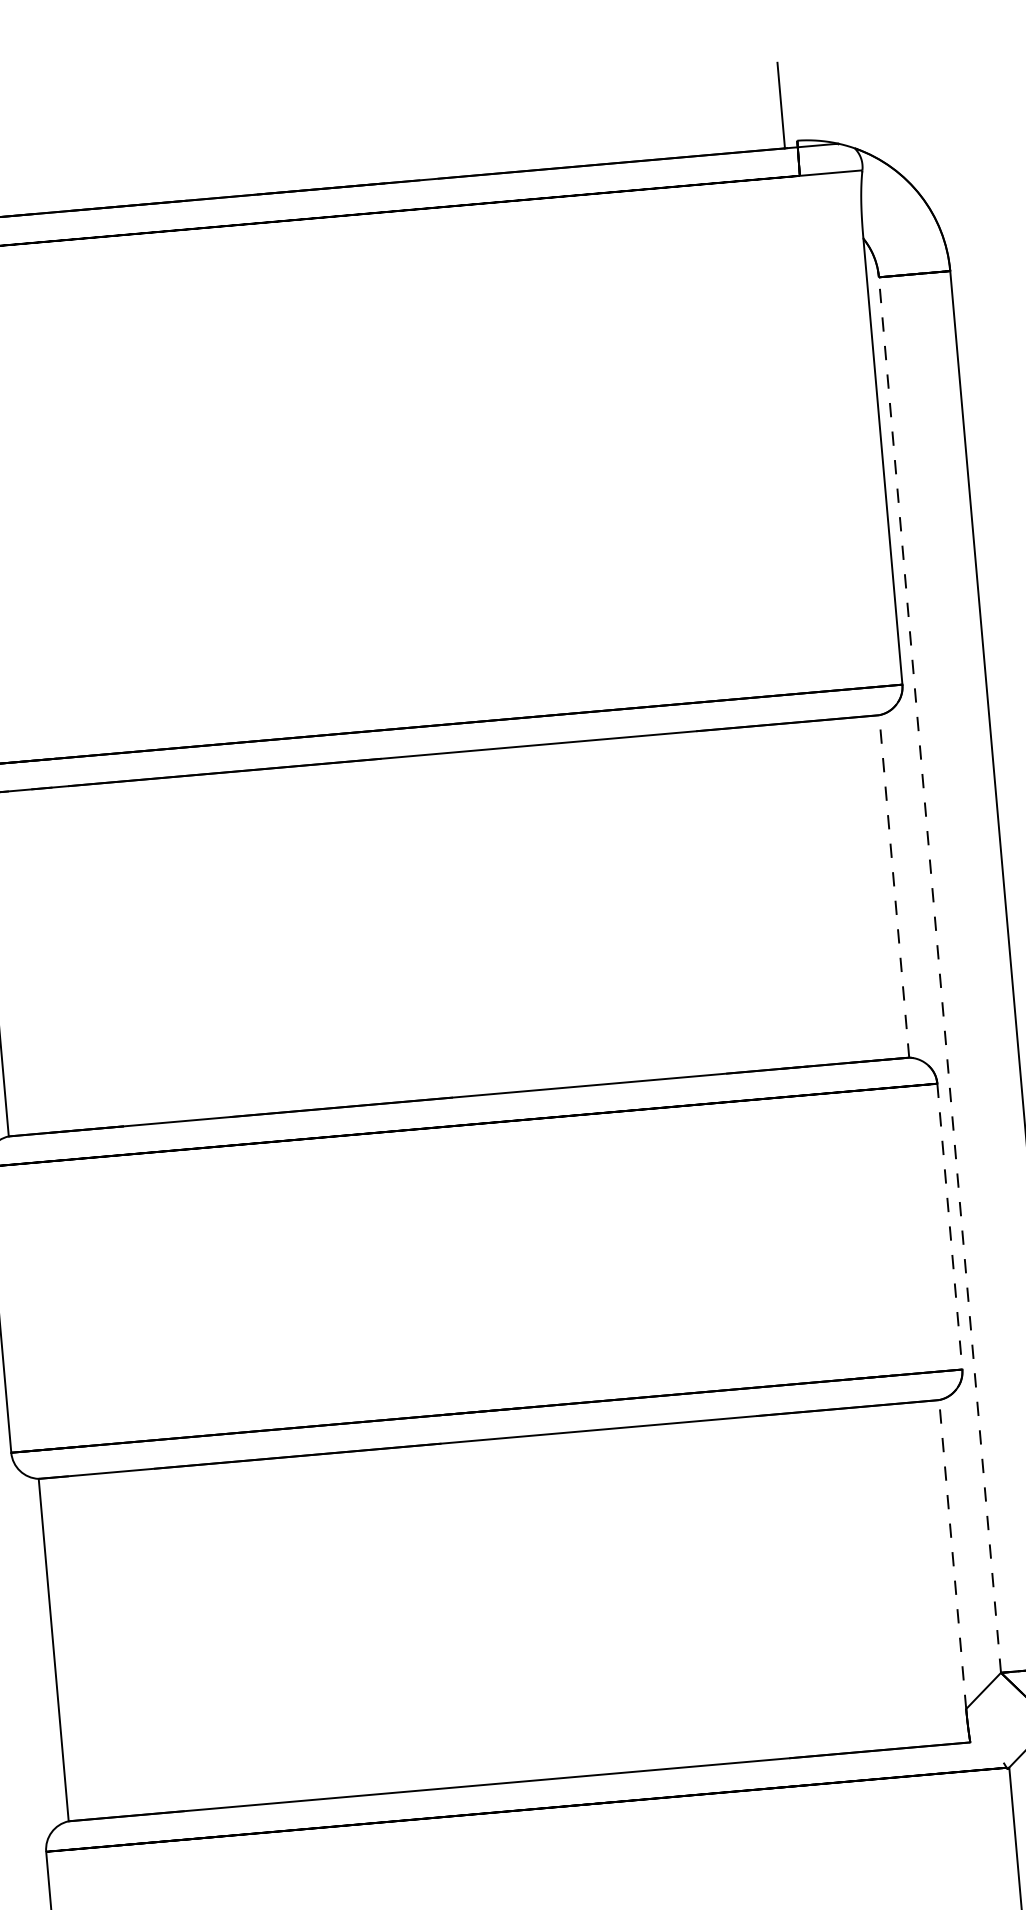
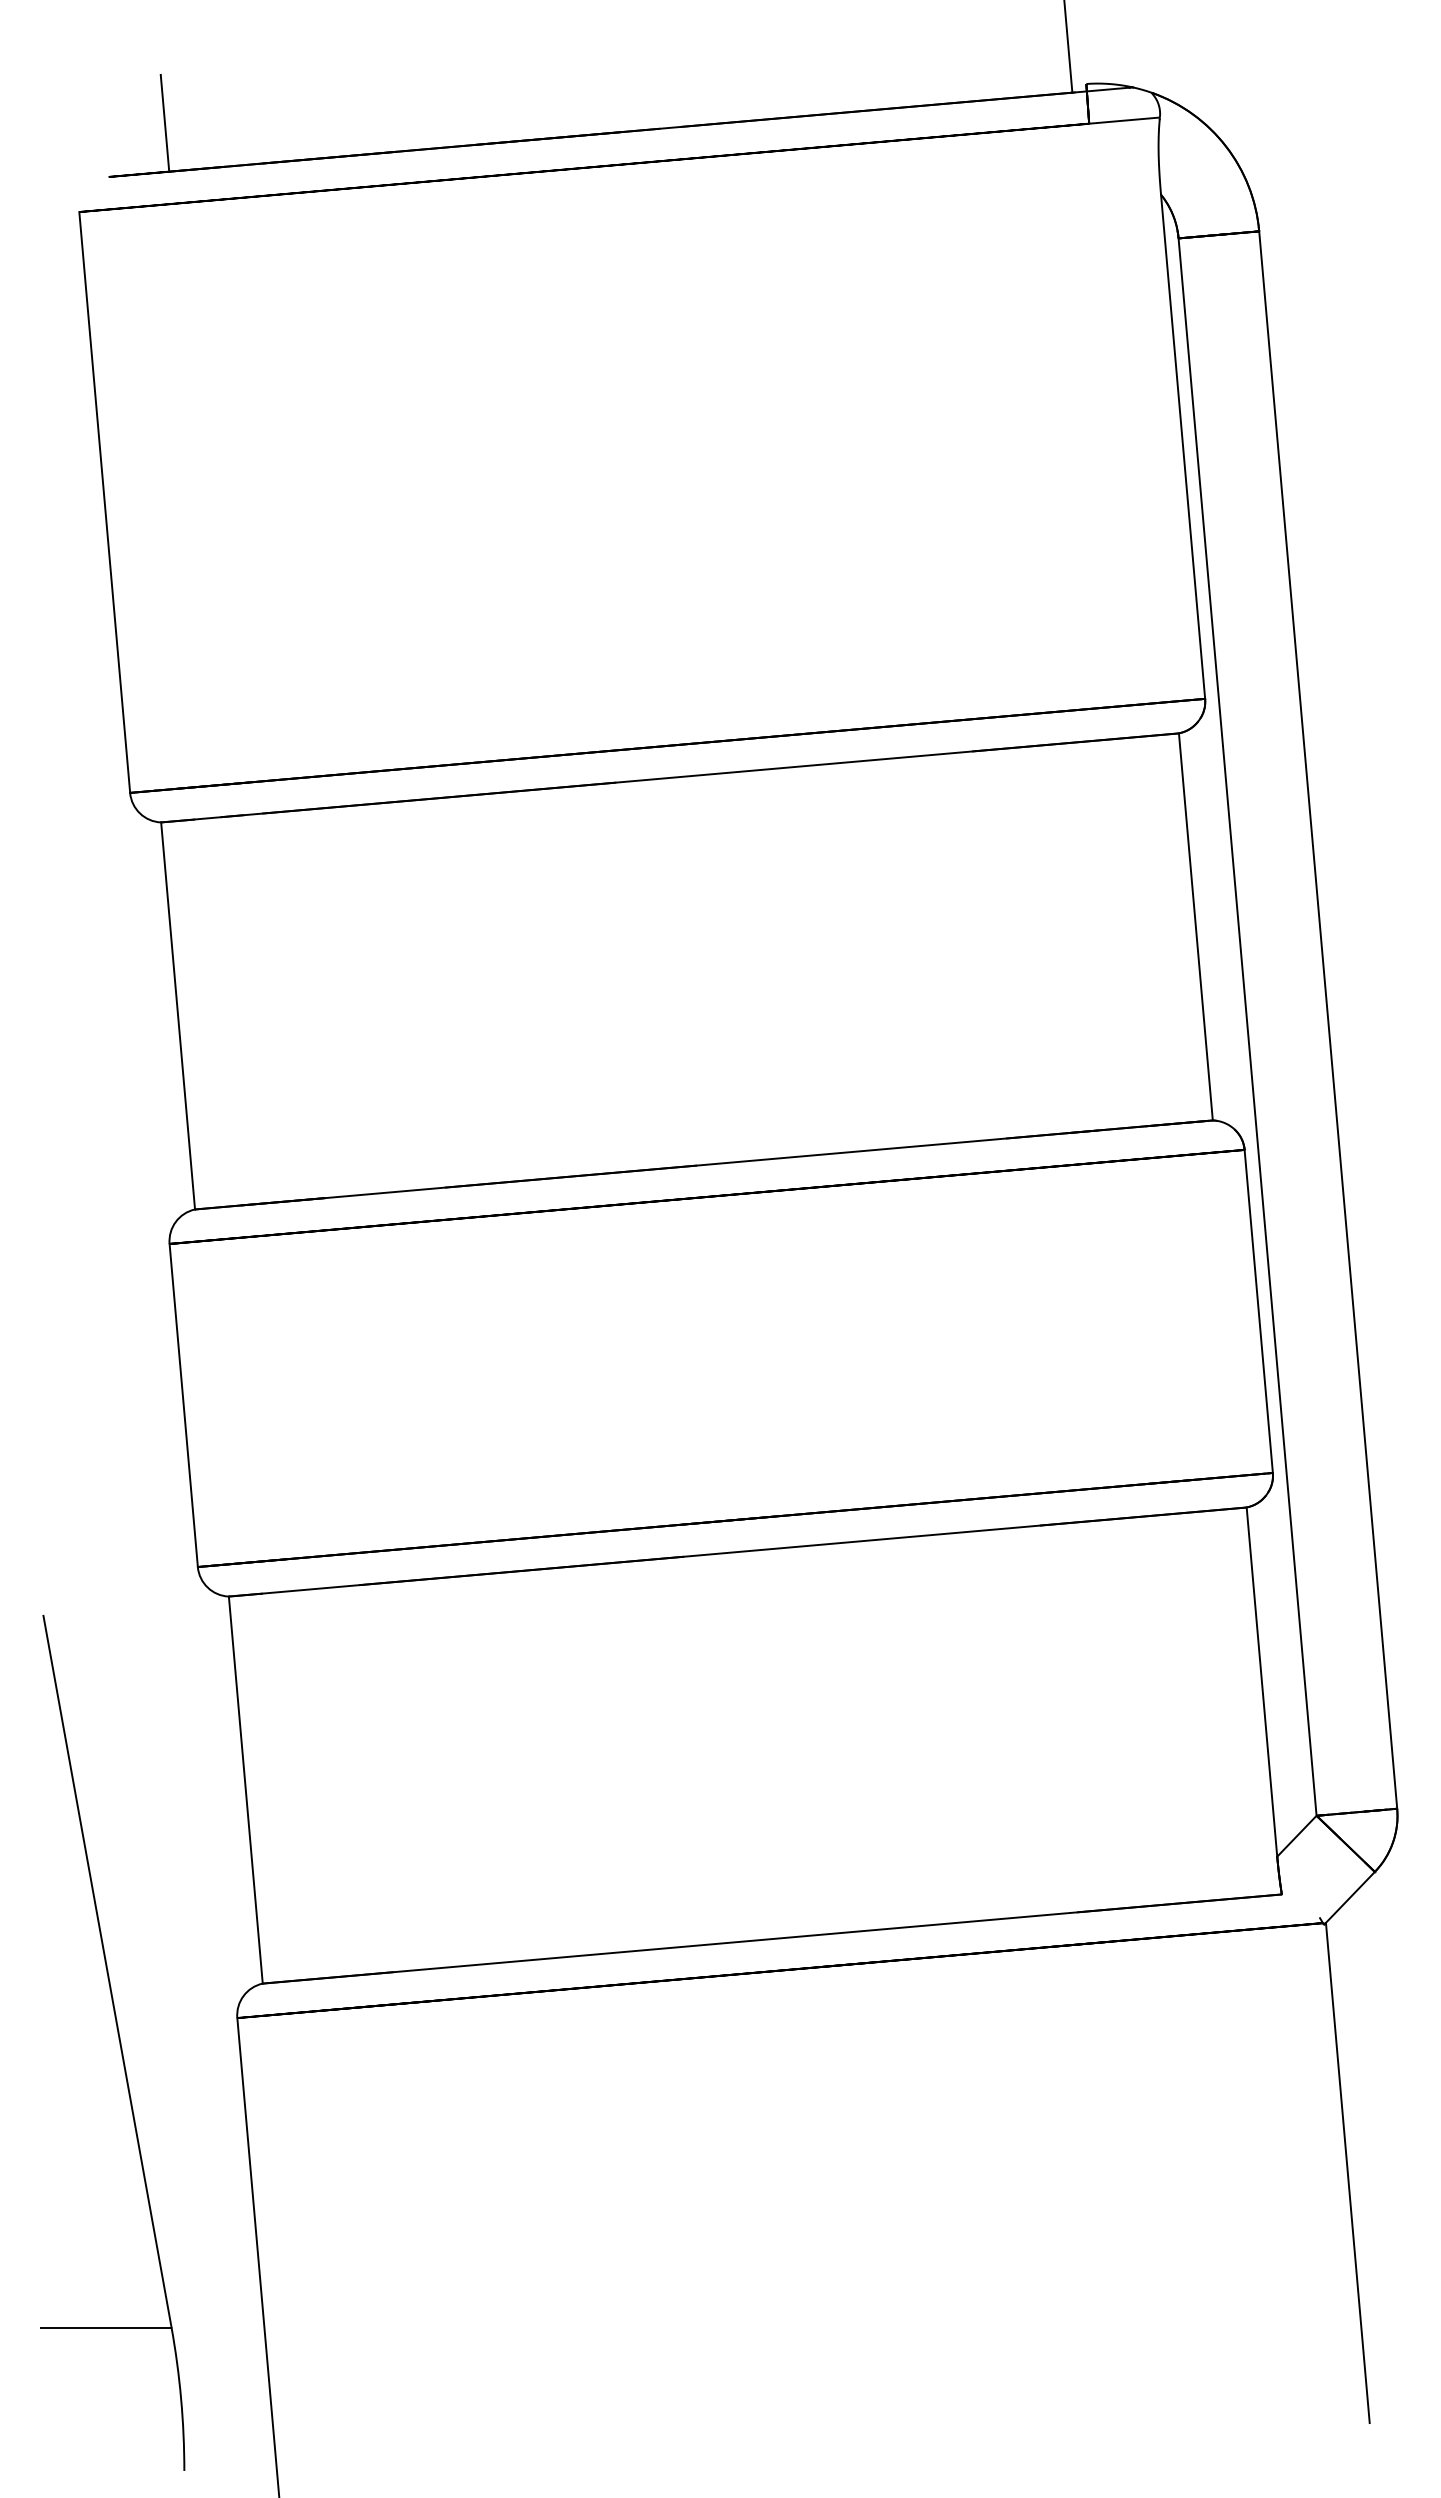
line: (893, 886) -> (1195, 926), dashed -> solid
line: (939, 975) -> (1247, 1027), dashed -> solid
line: (949, 1226) -> (1258, 1311), dashed -> solid
line: (952, 1554) -> (1261, 1681), dashed -> solid

